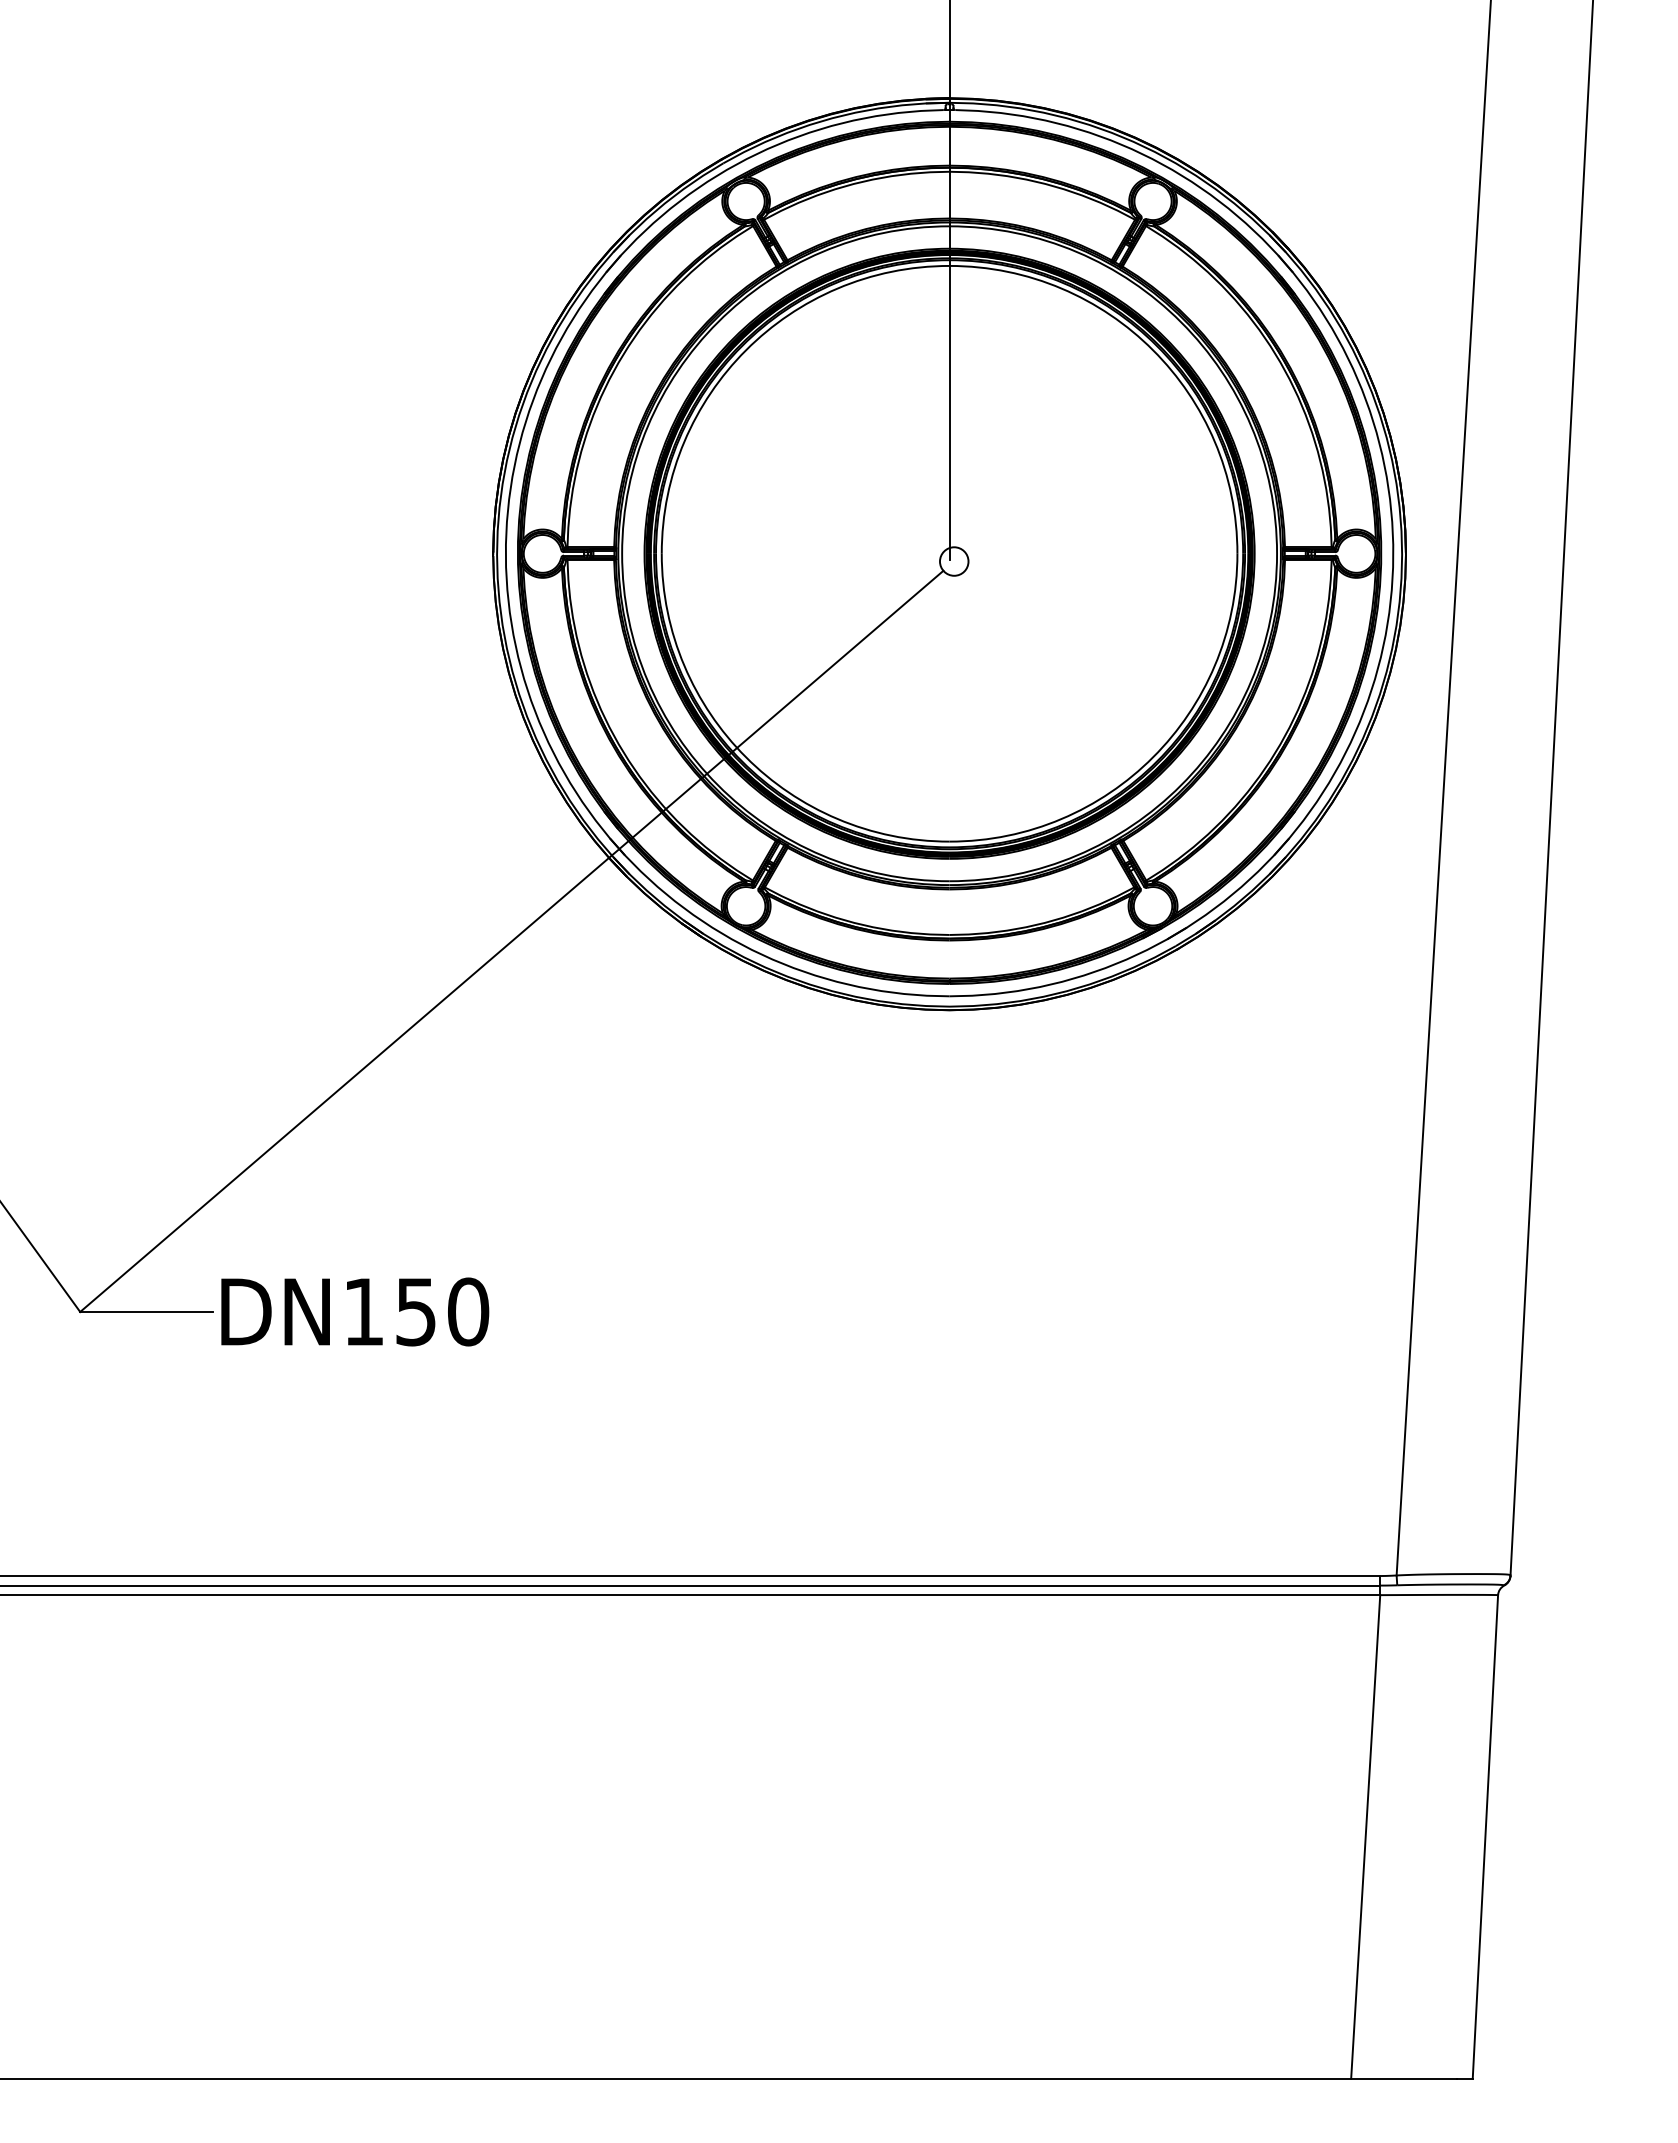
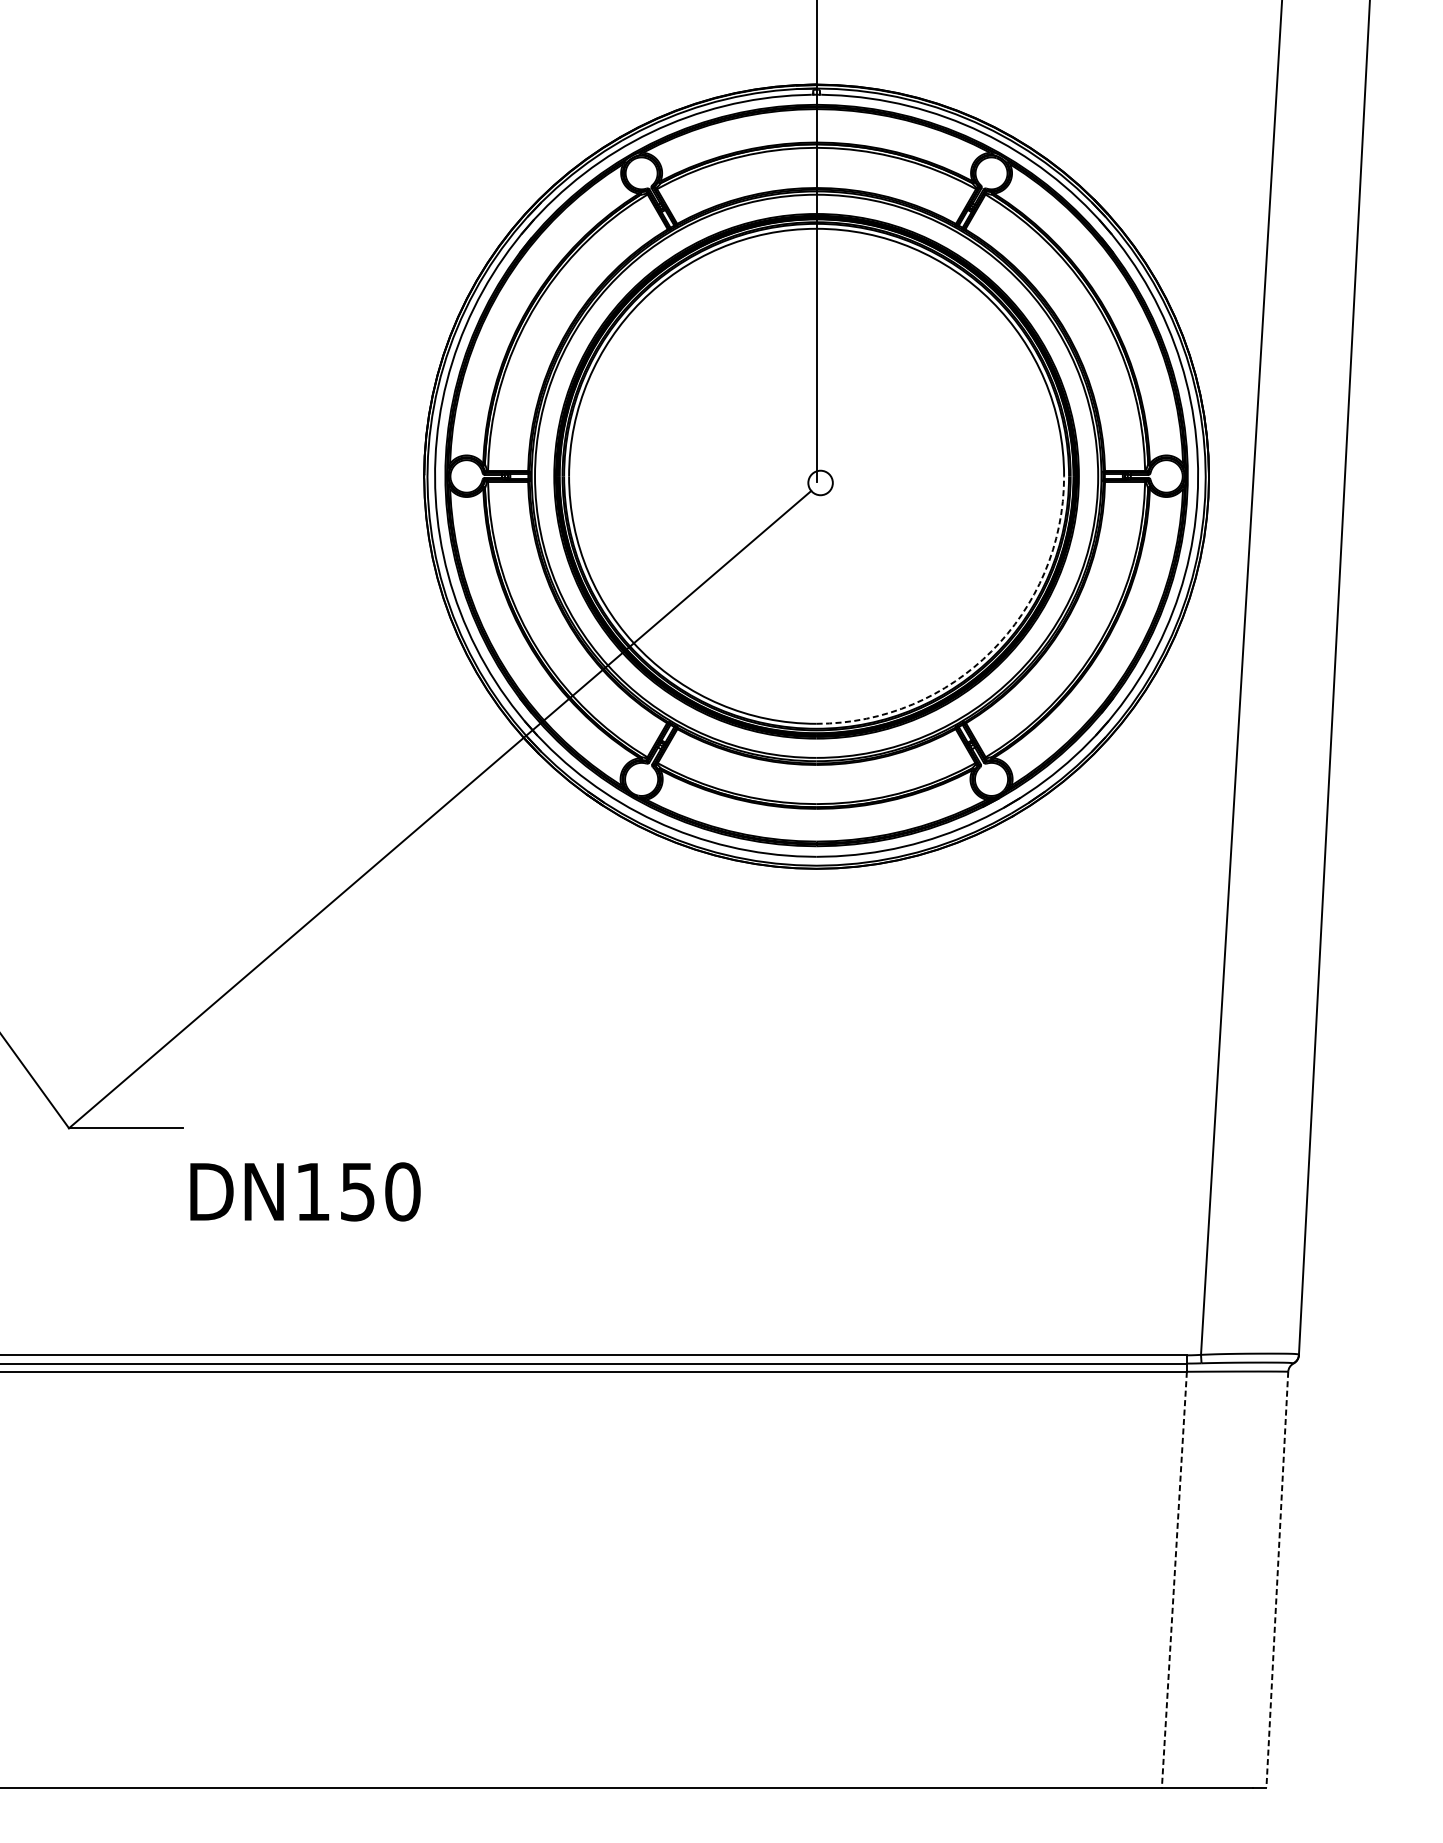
arc: (1153, 757) -> (991, 651), solid -> dashed
text: (355, 1311) -> (305, 1191), moved
line: (1365, 1837) -> (1174, 1580), solid -> dashed
line: (1485, 1837) -> (1277, 1580), solid -> dashed

